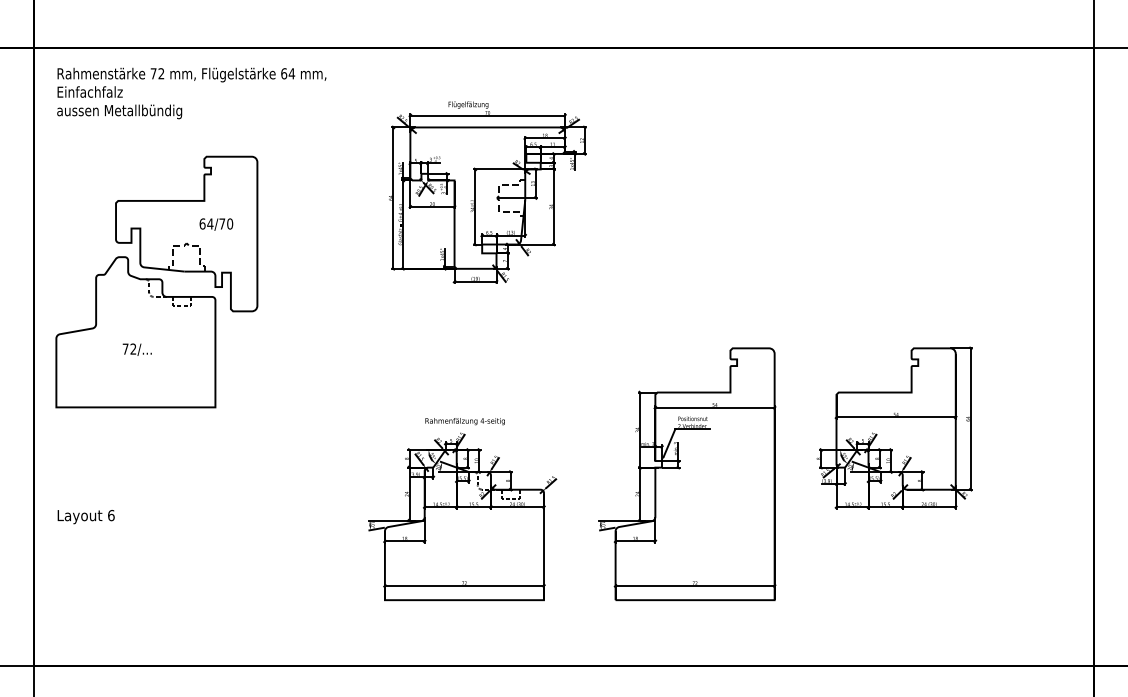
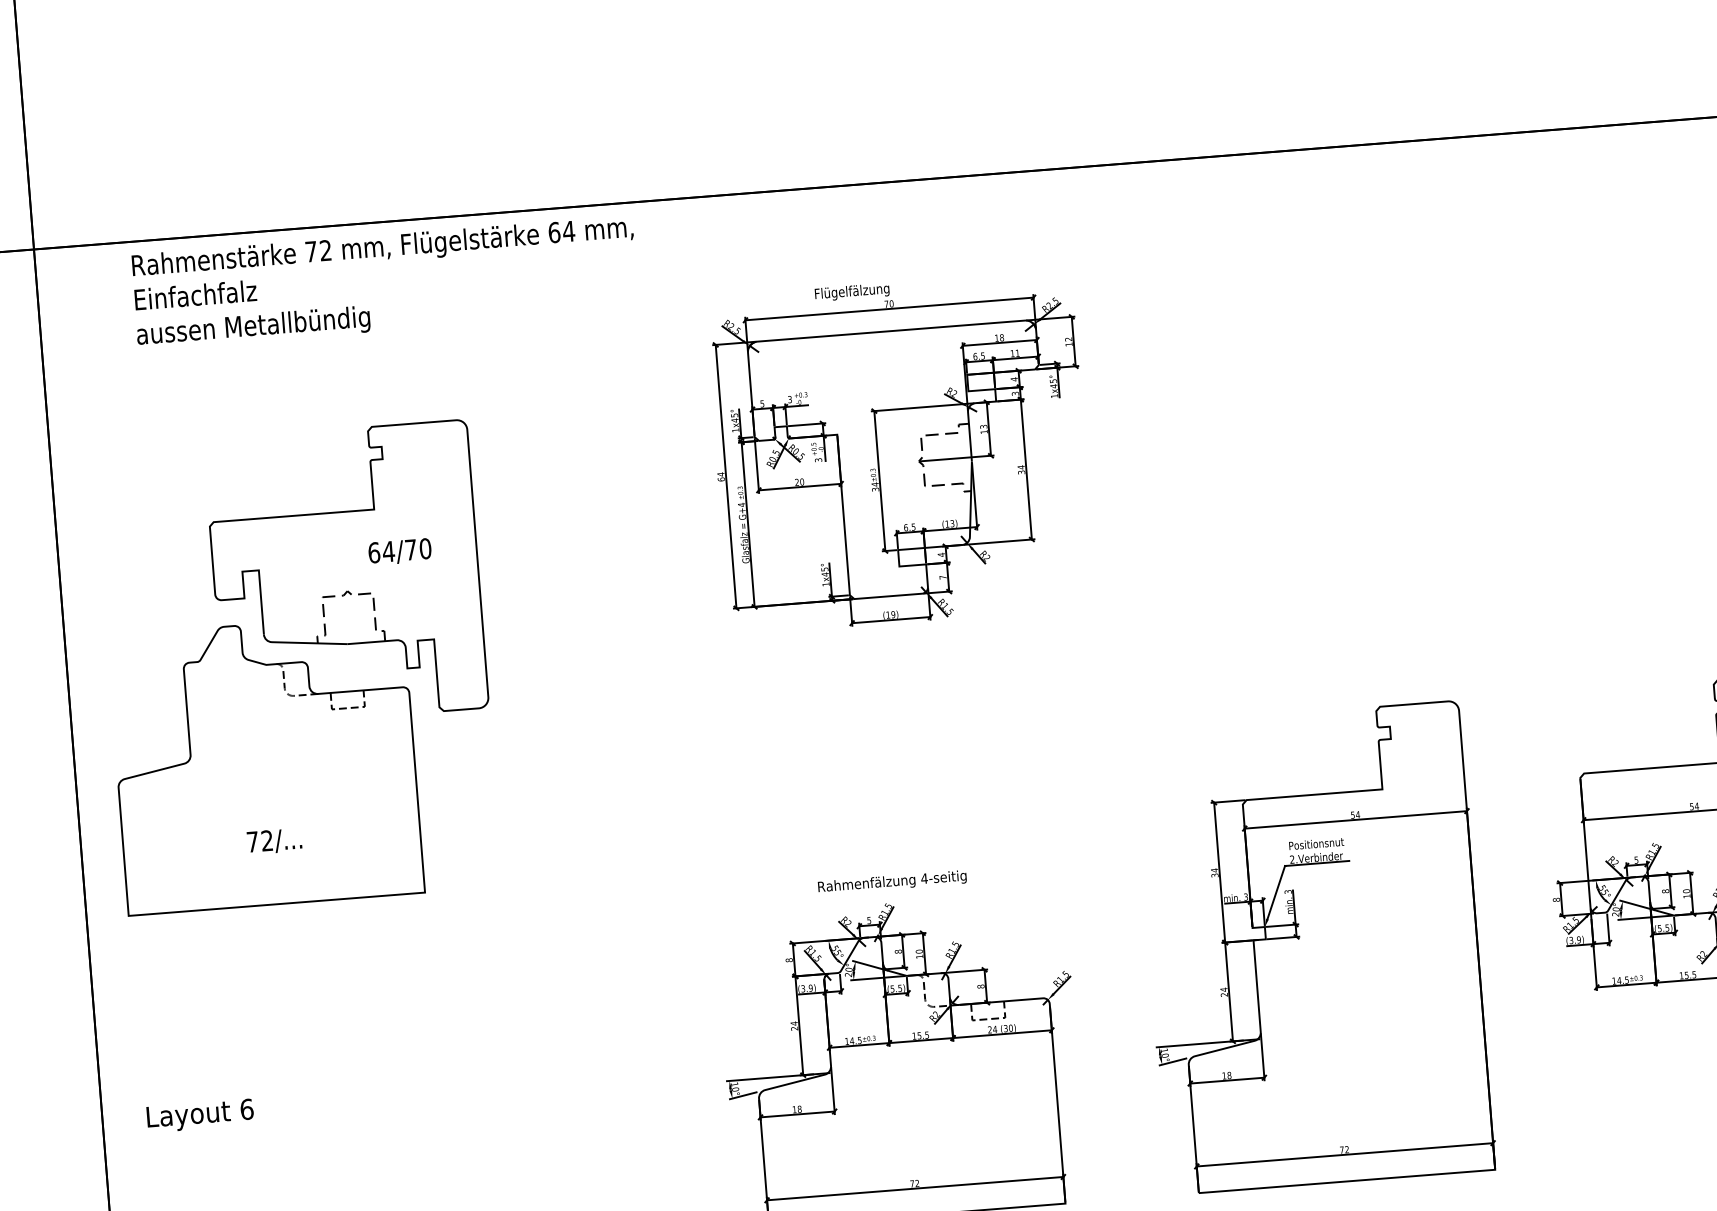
text: (191, 93) -> (384, 282), moved
text: (136, 349) -> (273, 841), moved

